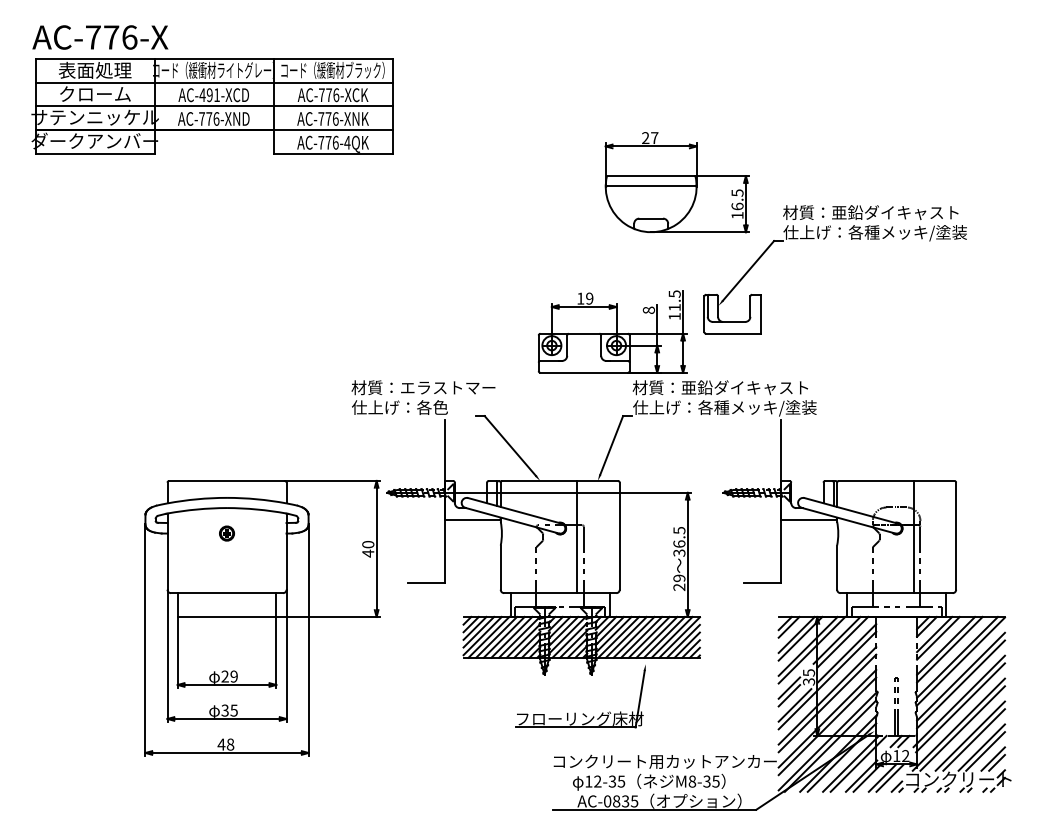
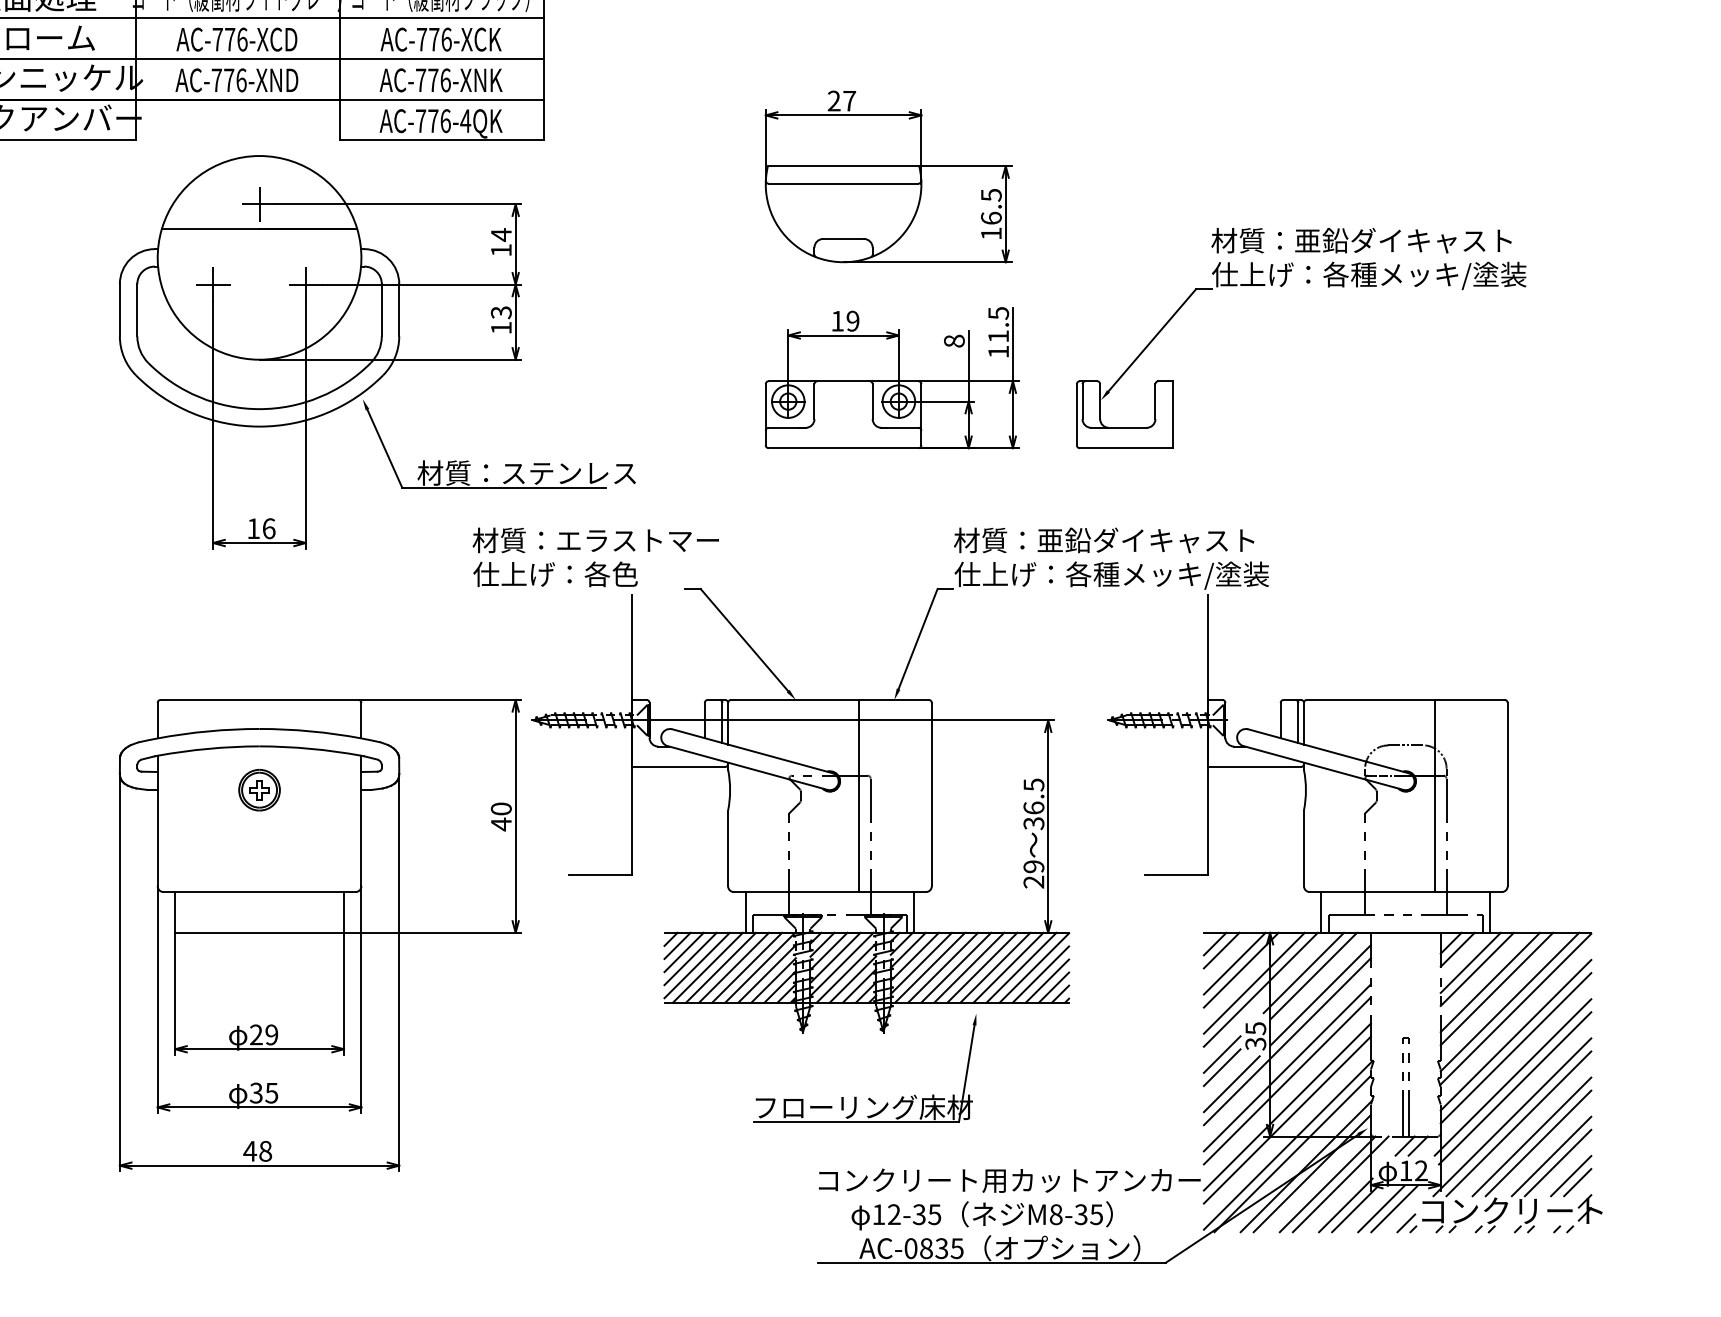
text: (209, 95) -> (229, 40), AC-491-XCD -> AC-776-XCD
part: (676, 182) -> (886, 177), moved
part: (295, 277) -> (376, 351), added
part: (612, 331) -> (892, 377), moved
part: (226, 533) -> (258, 789), size x1.67

